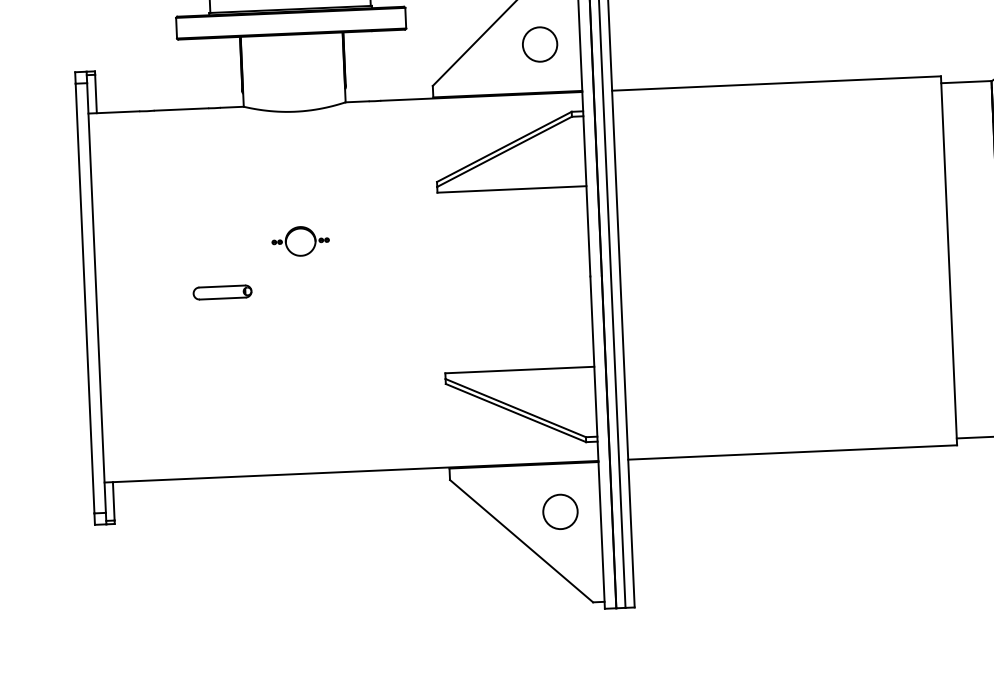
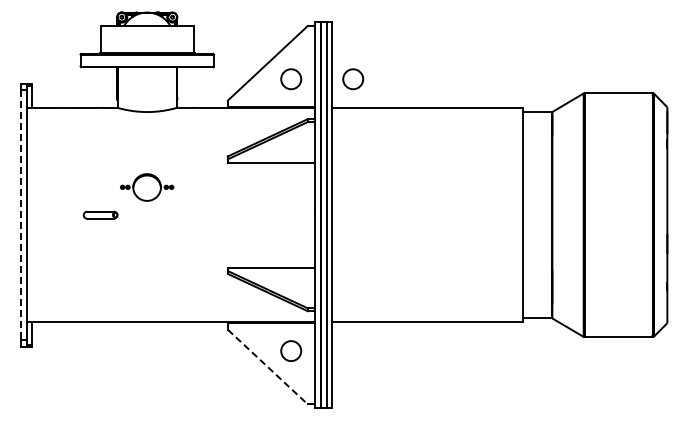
circle: (647, 40) -> (353, 79), added
part: (301, 241) -> (147, 187), size x1.6
line: (84, 299) -> (20, 215), solid -> dashed
line: (520, 541) -> (267, 367), solid -> dashed

